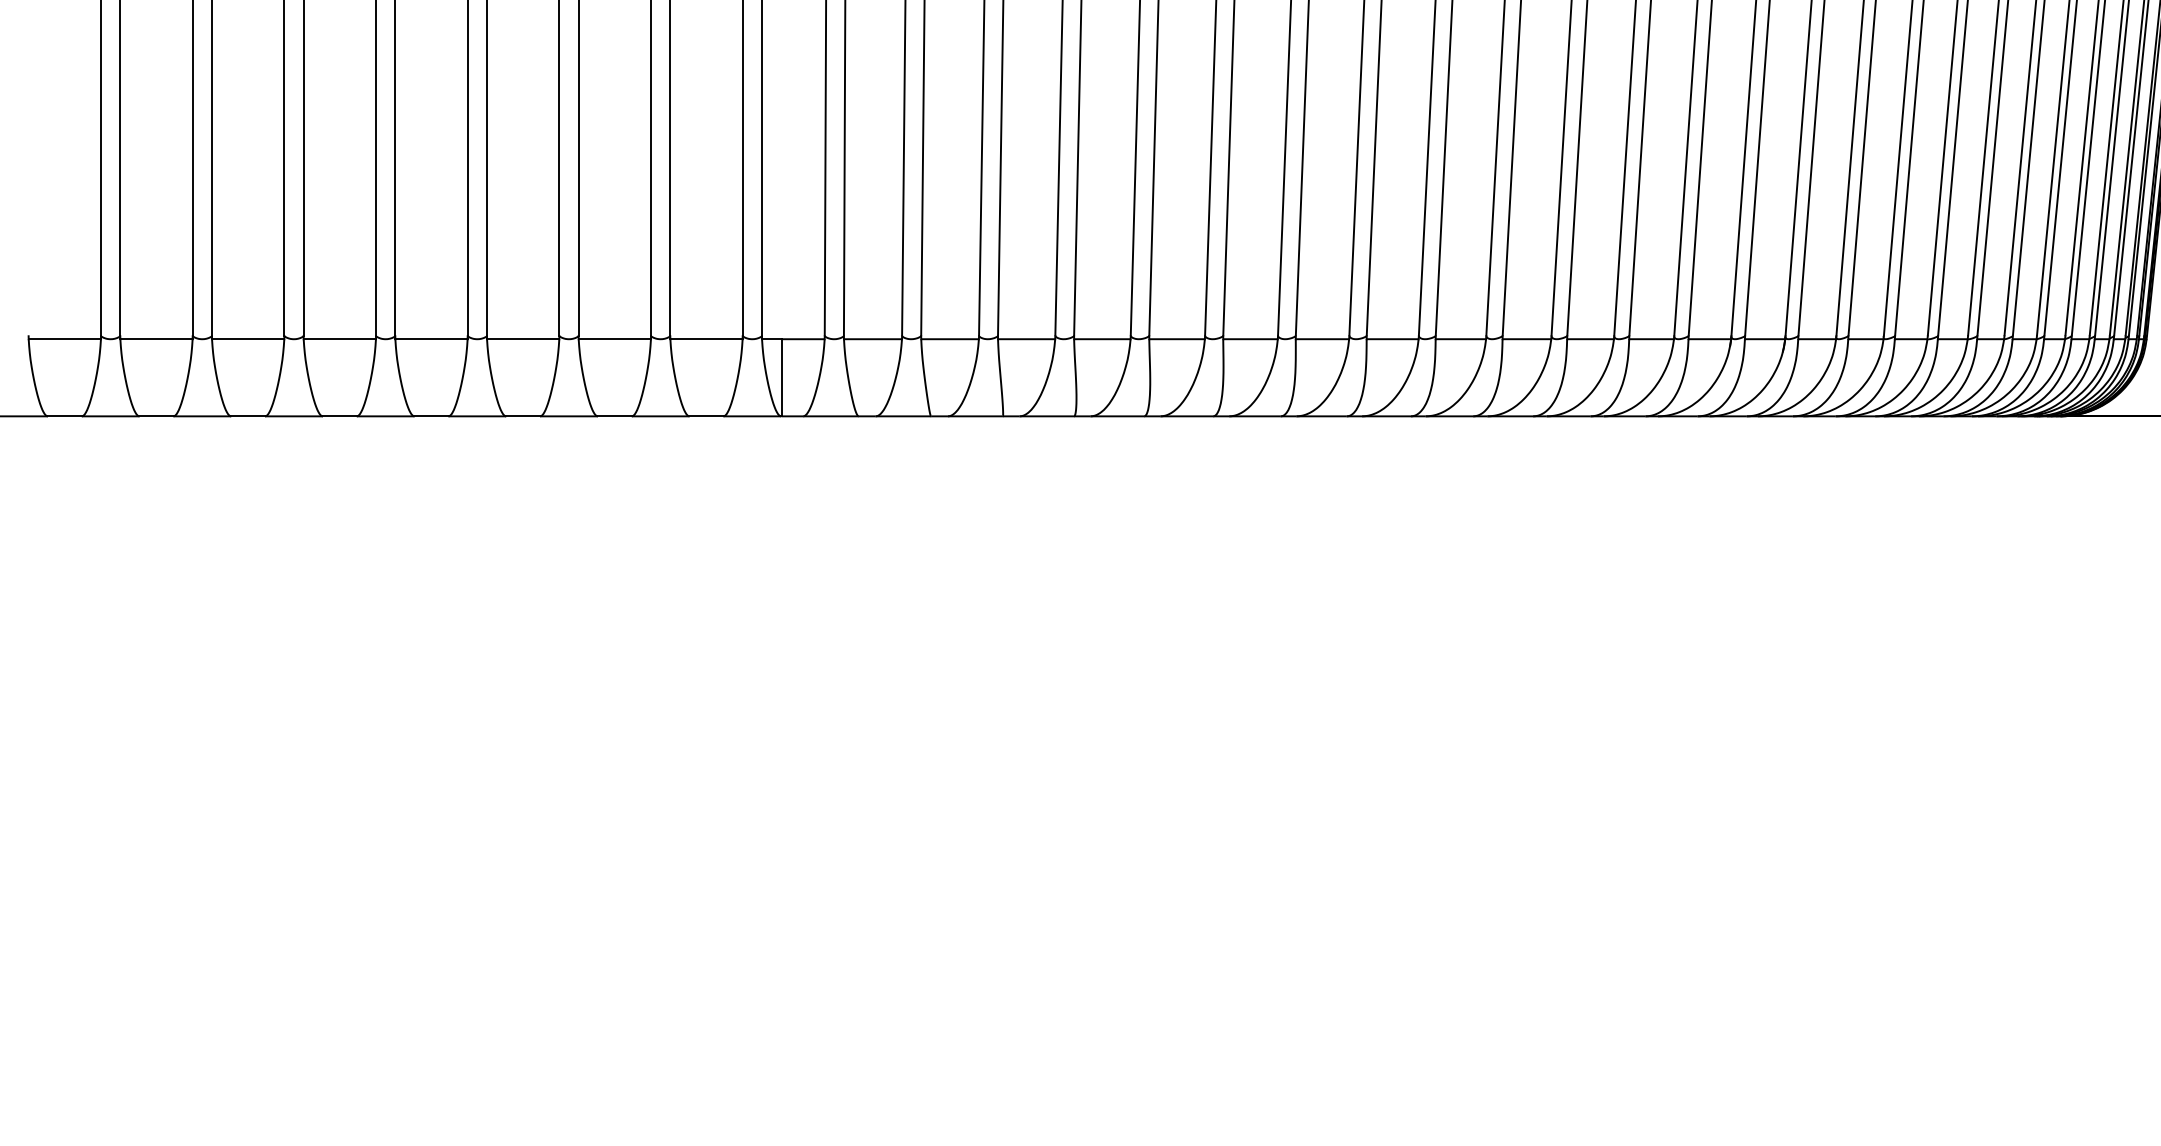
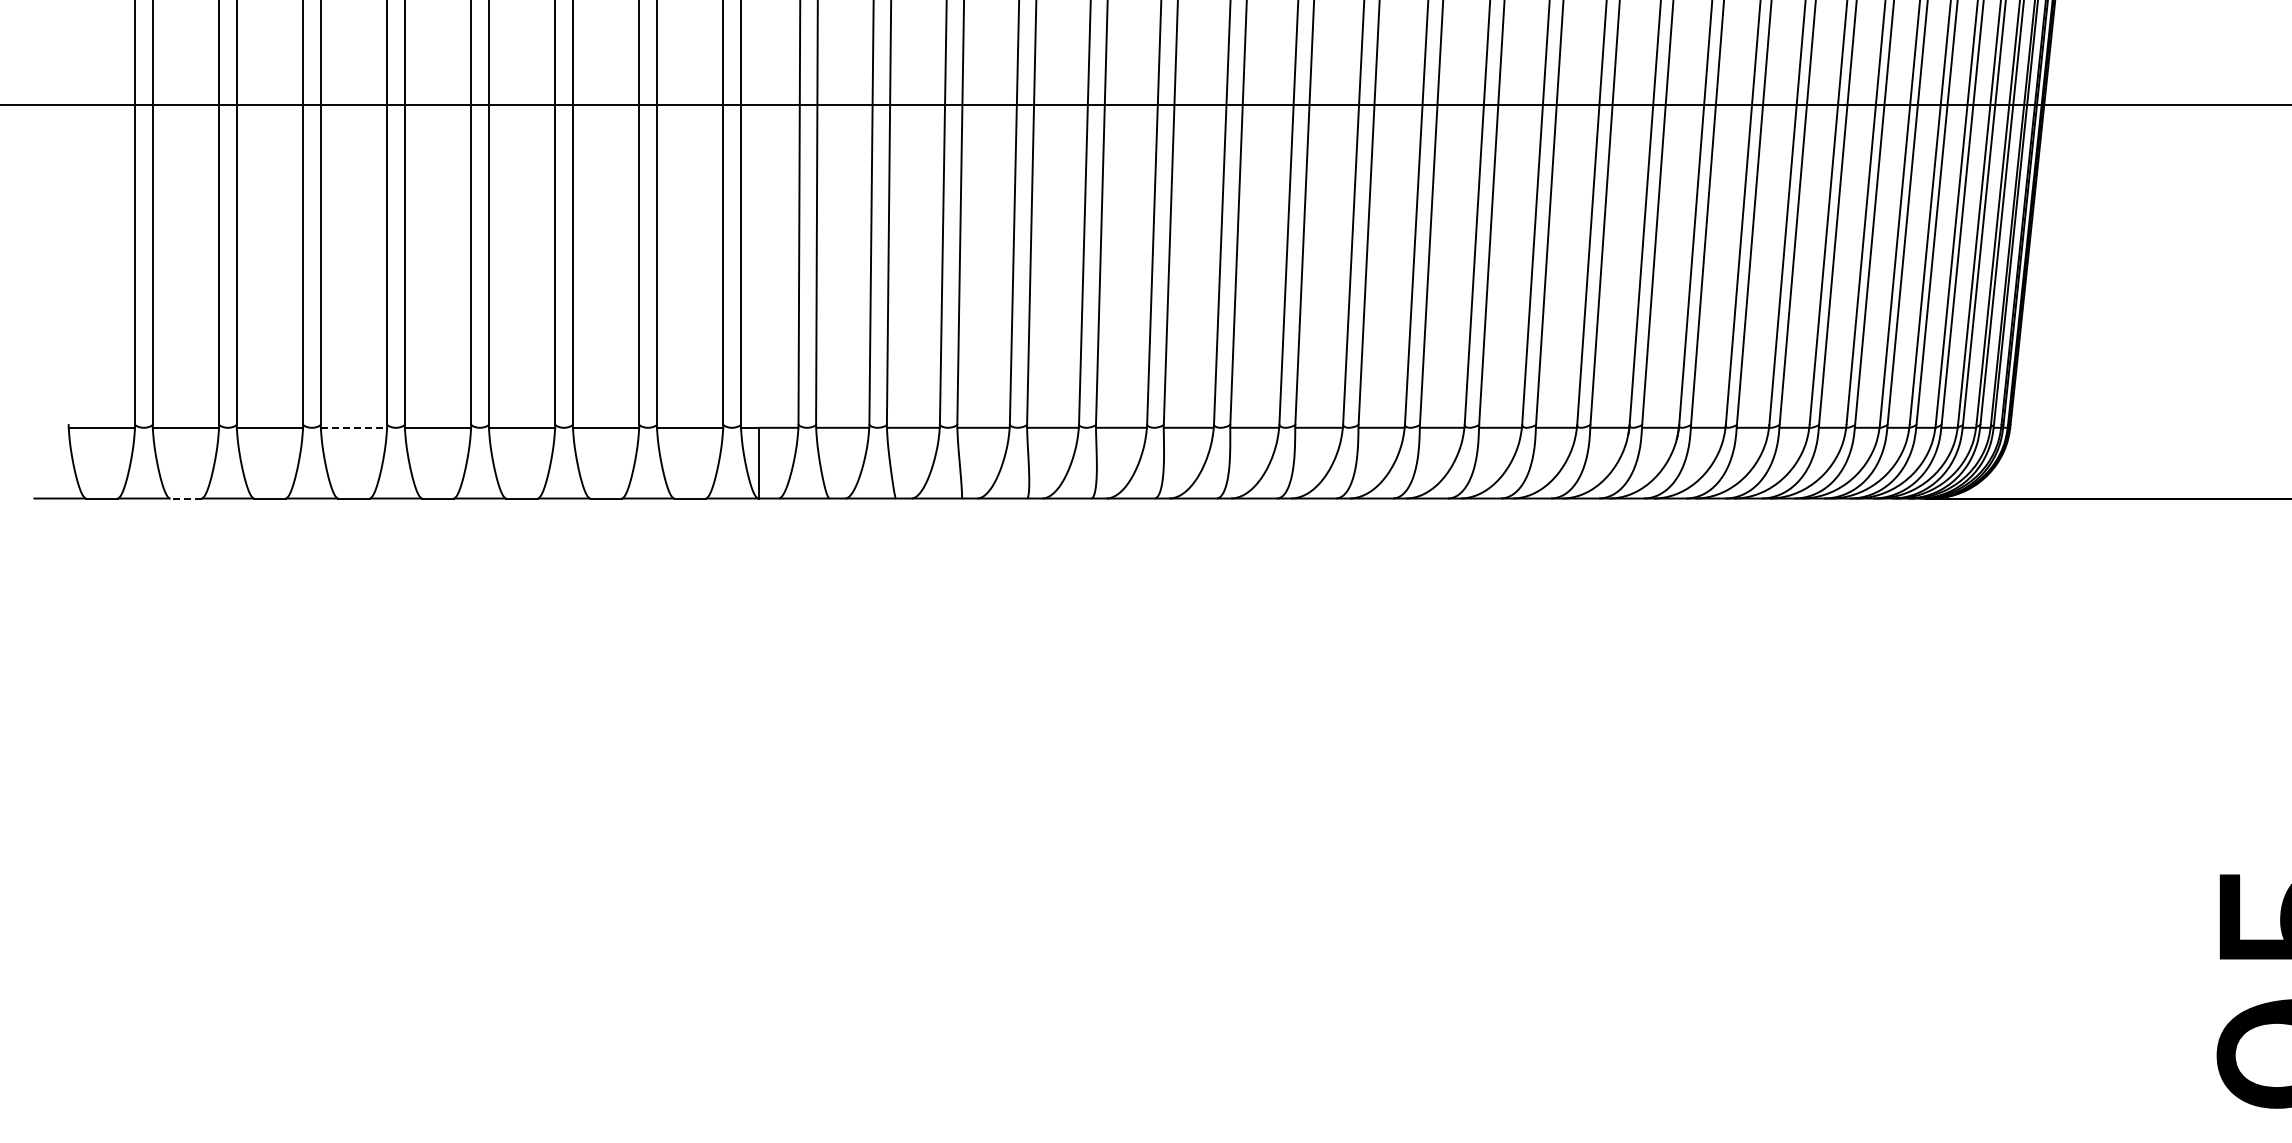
line: (340, 338) -> (354, 427), solid -> dashed
line: (156, 416) -> (185, 498), solid -> dashed

